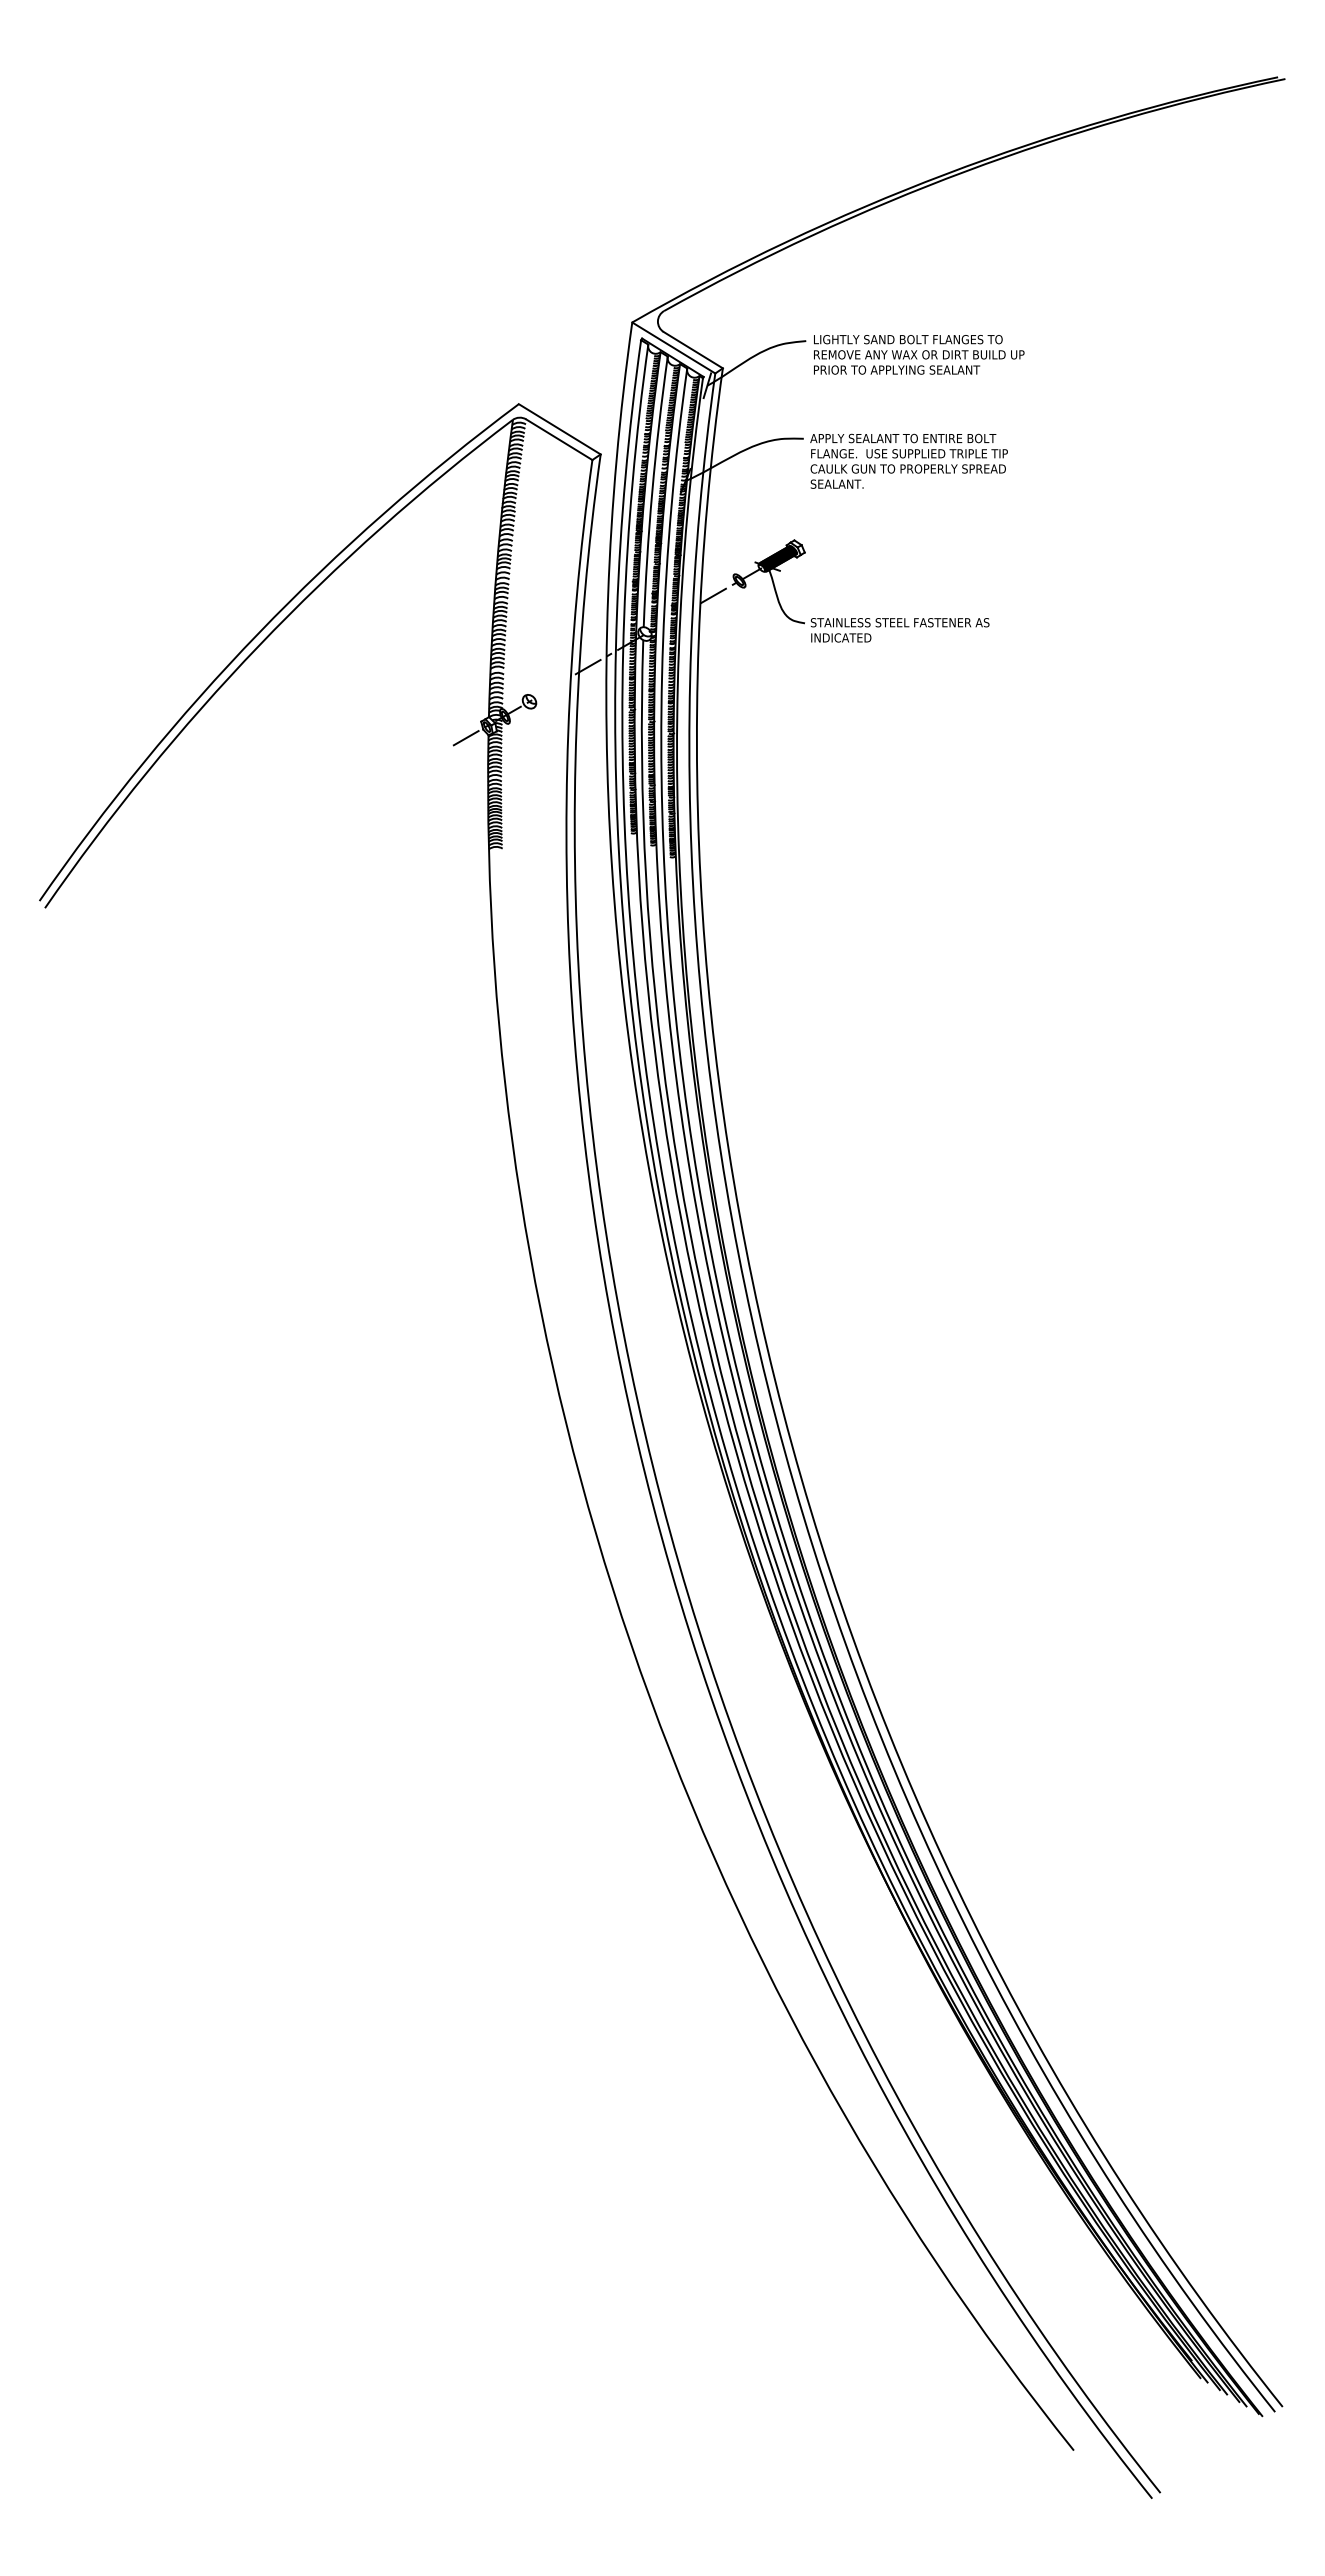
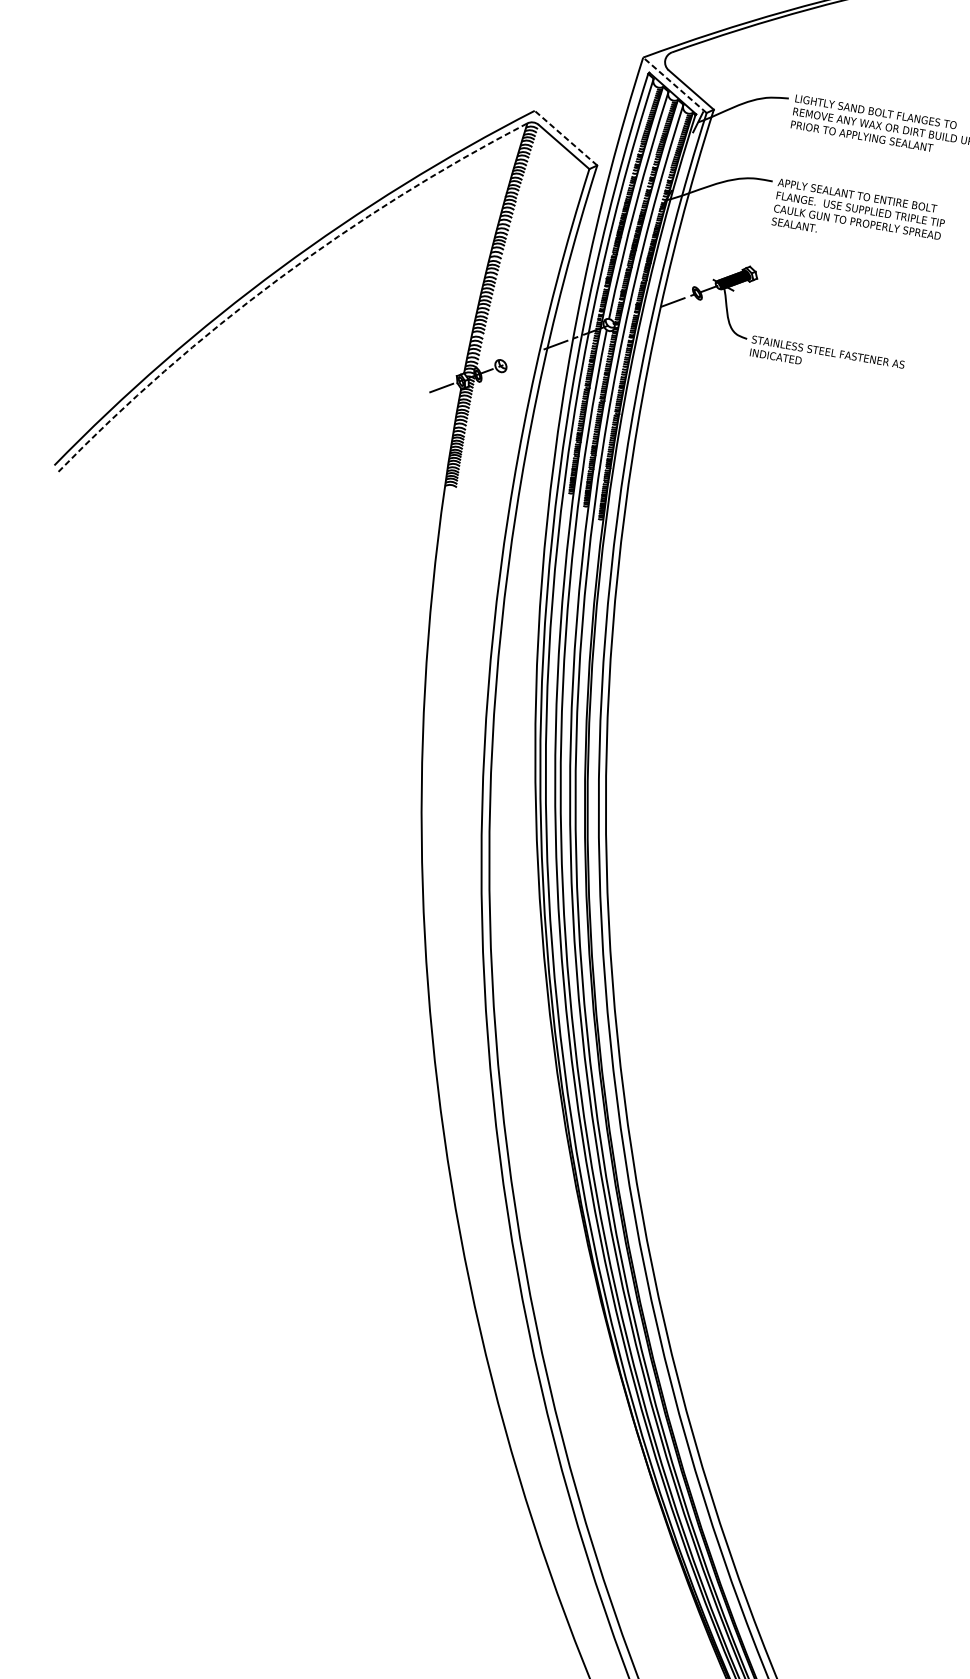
line: (673, 347) -> (674, 84), solid -> dashed
line: (559, 429) -> (565, 138), solid -> dashed
arc: (259, 645) -> (278, 279), solid -> dashed

